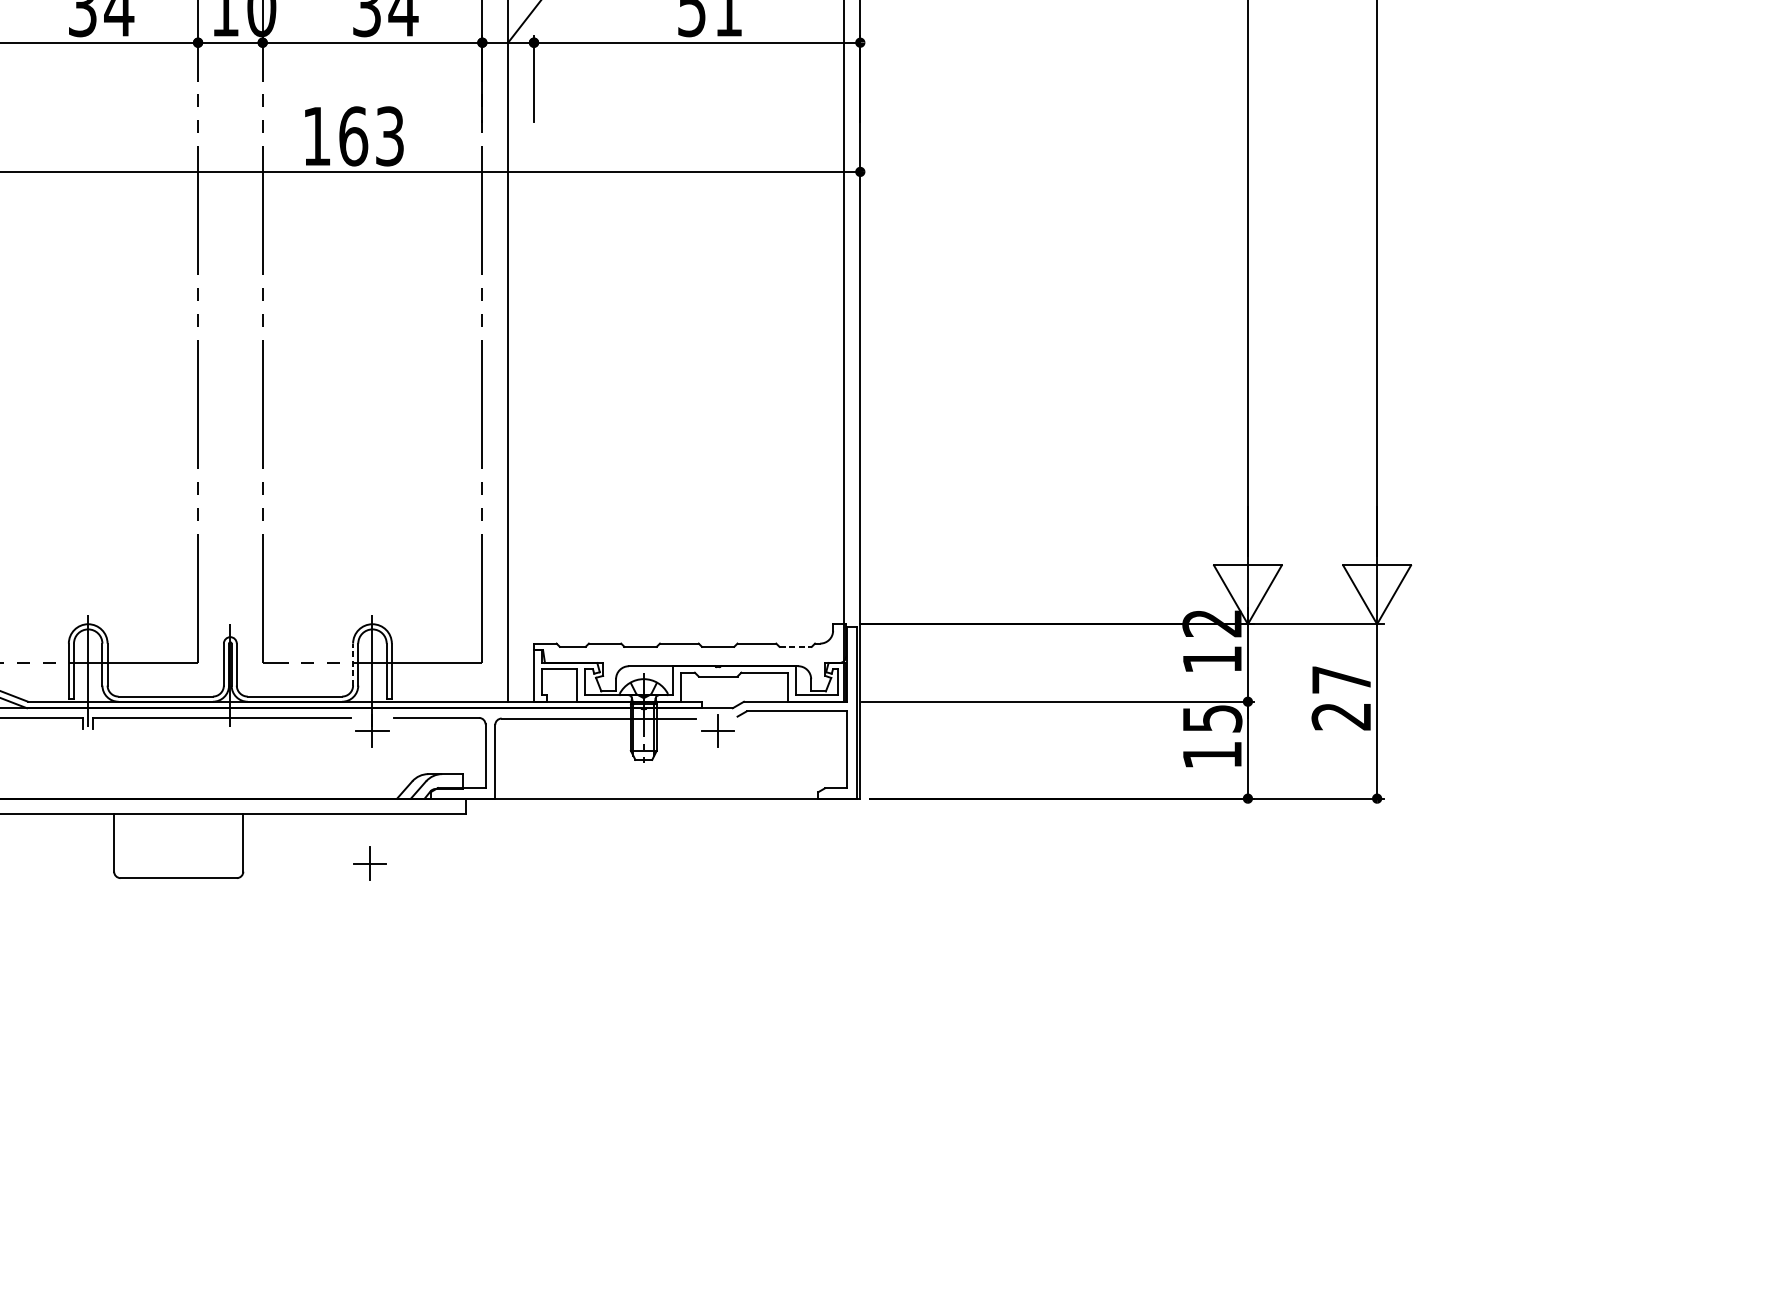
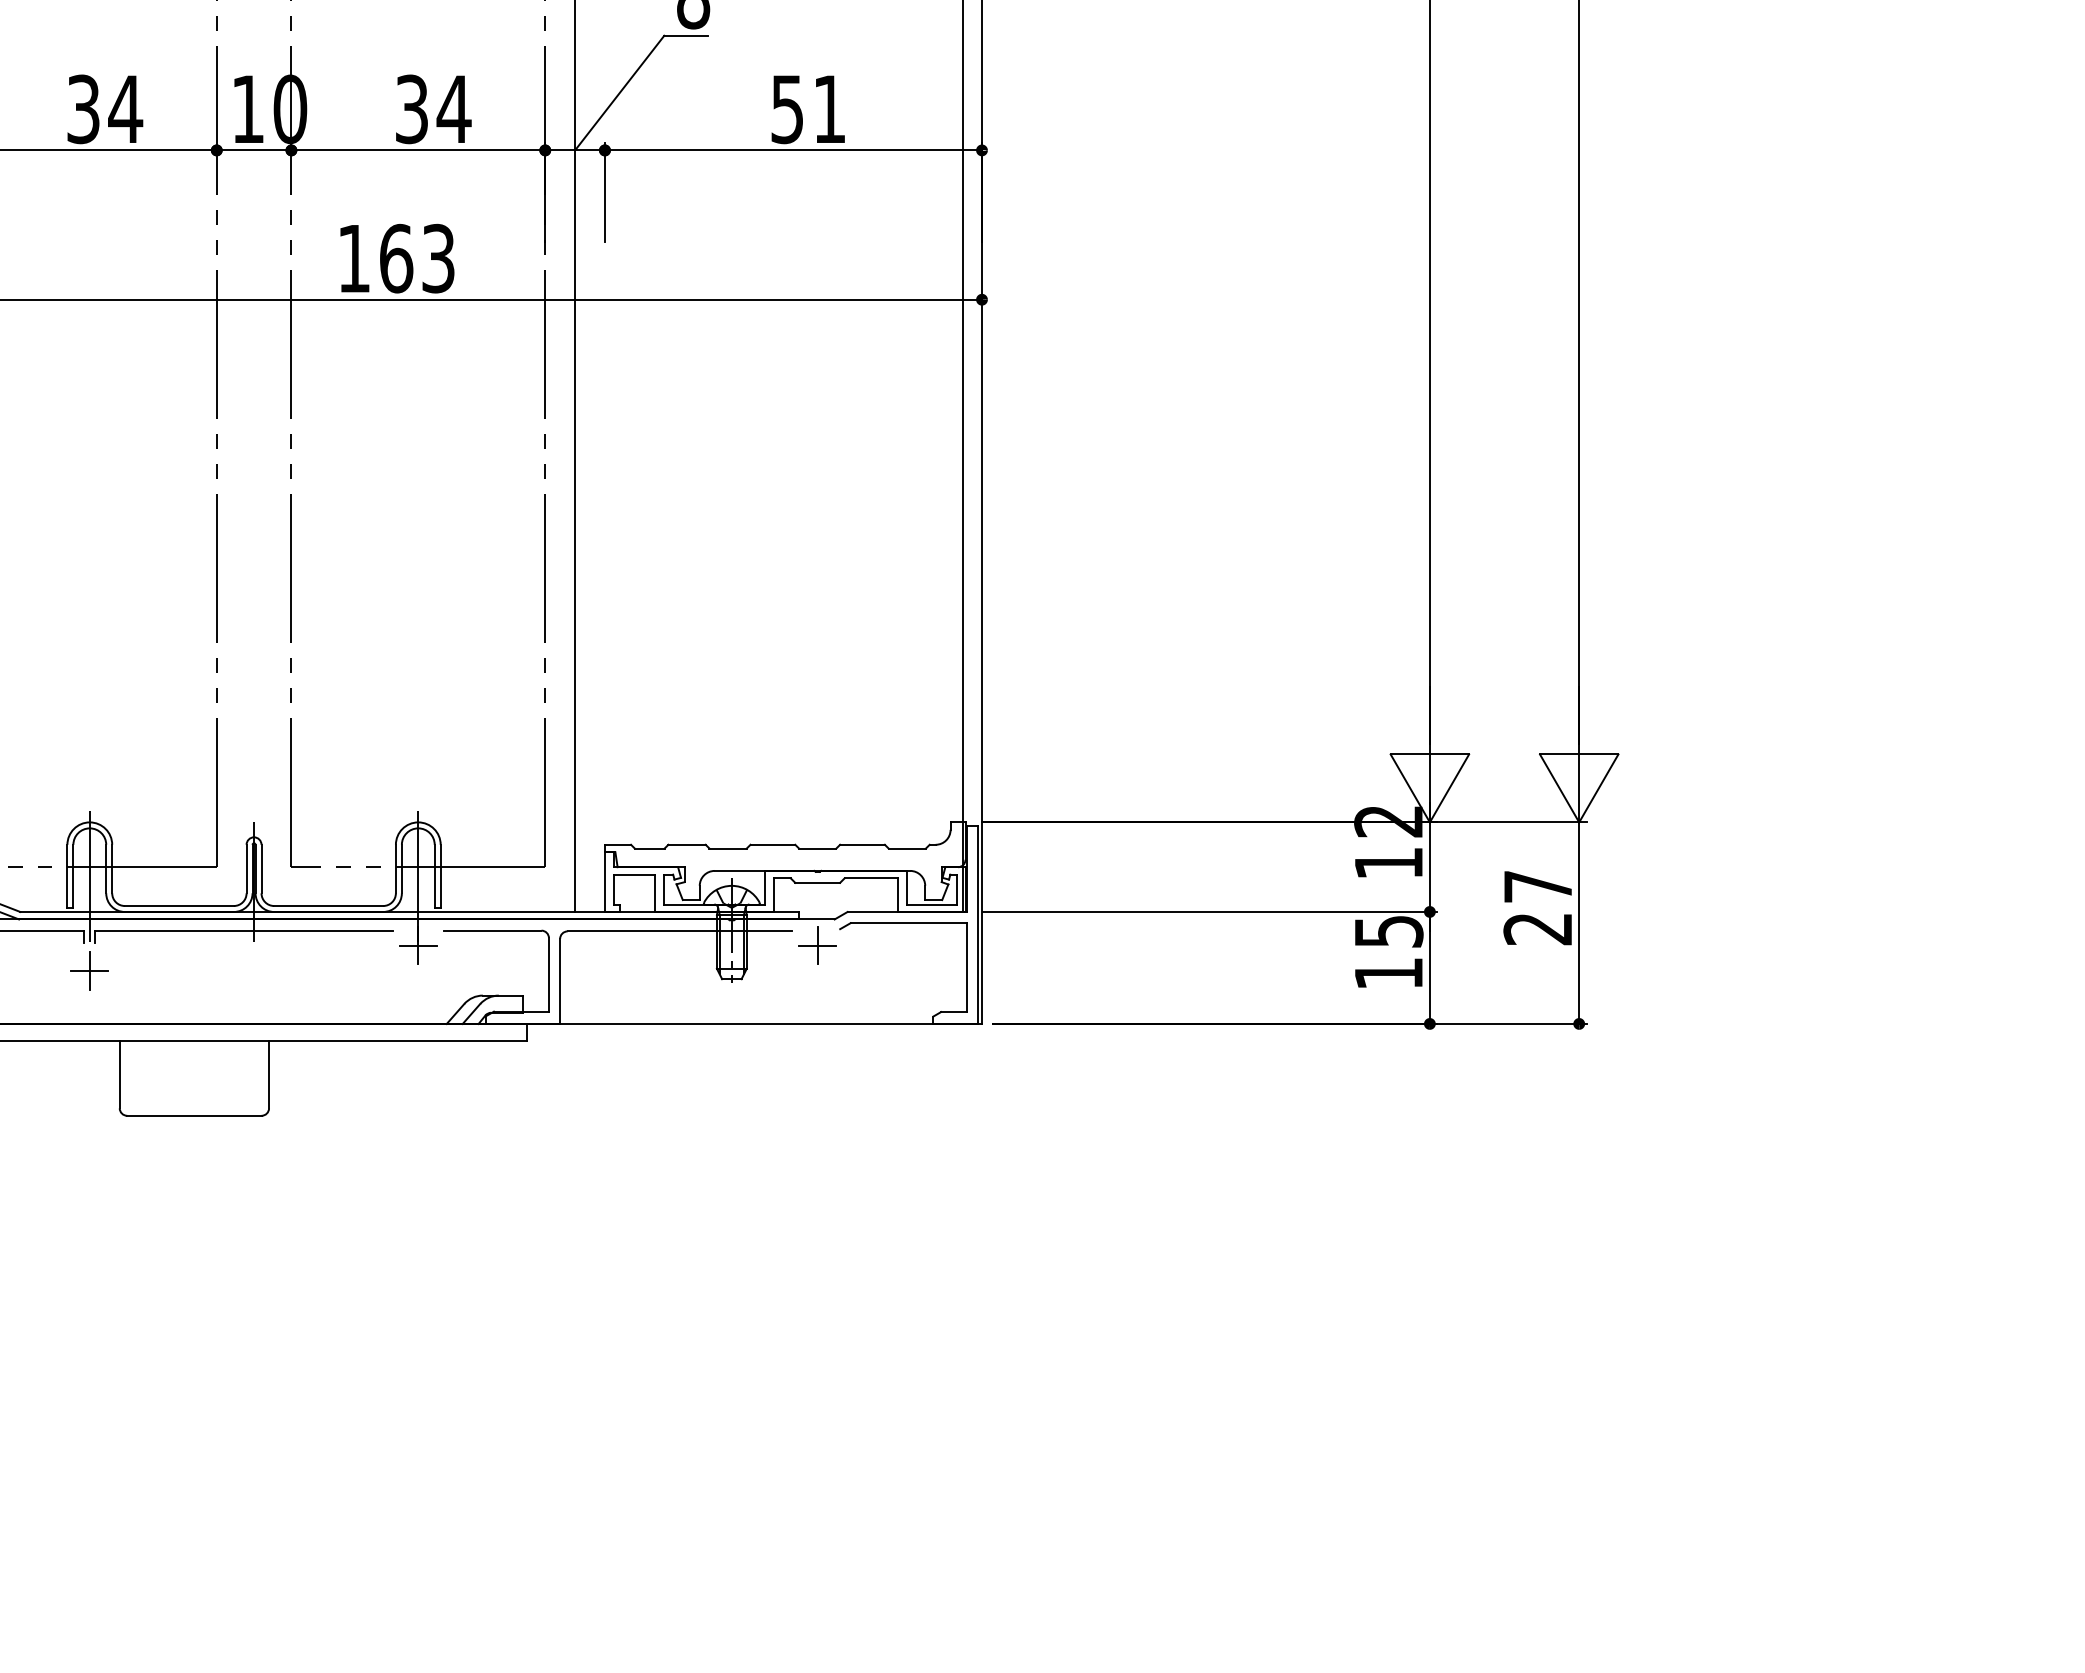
line: (795, 646) -> (907, 848), dashed -> solid
line: (352, 664) -> (395, 868), dashed -> solid
part: (370, 863) -> (89, 970), moved

